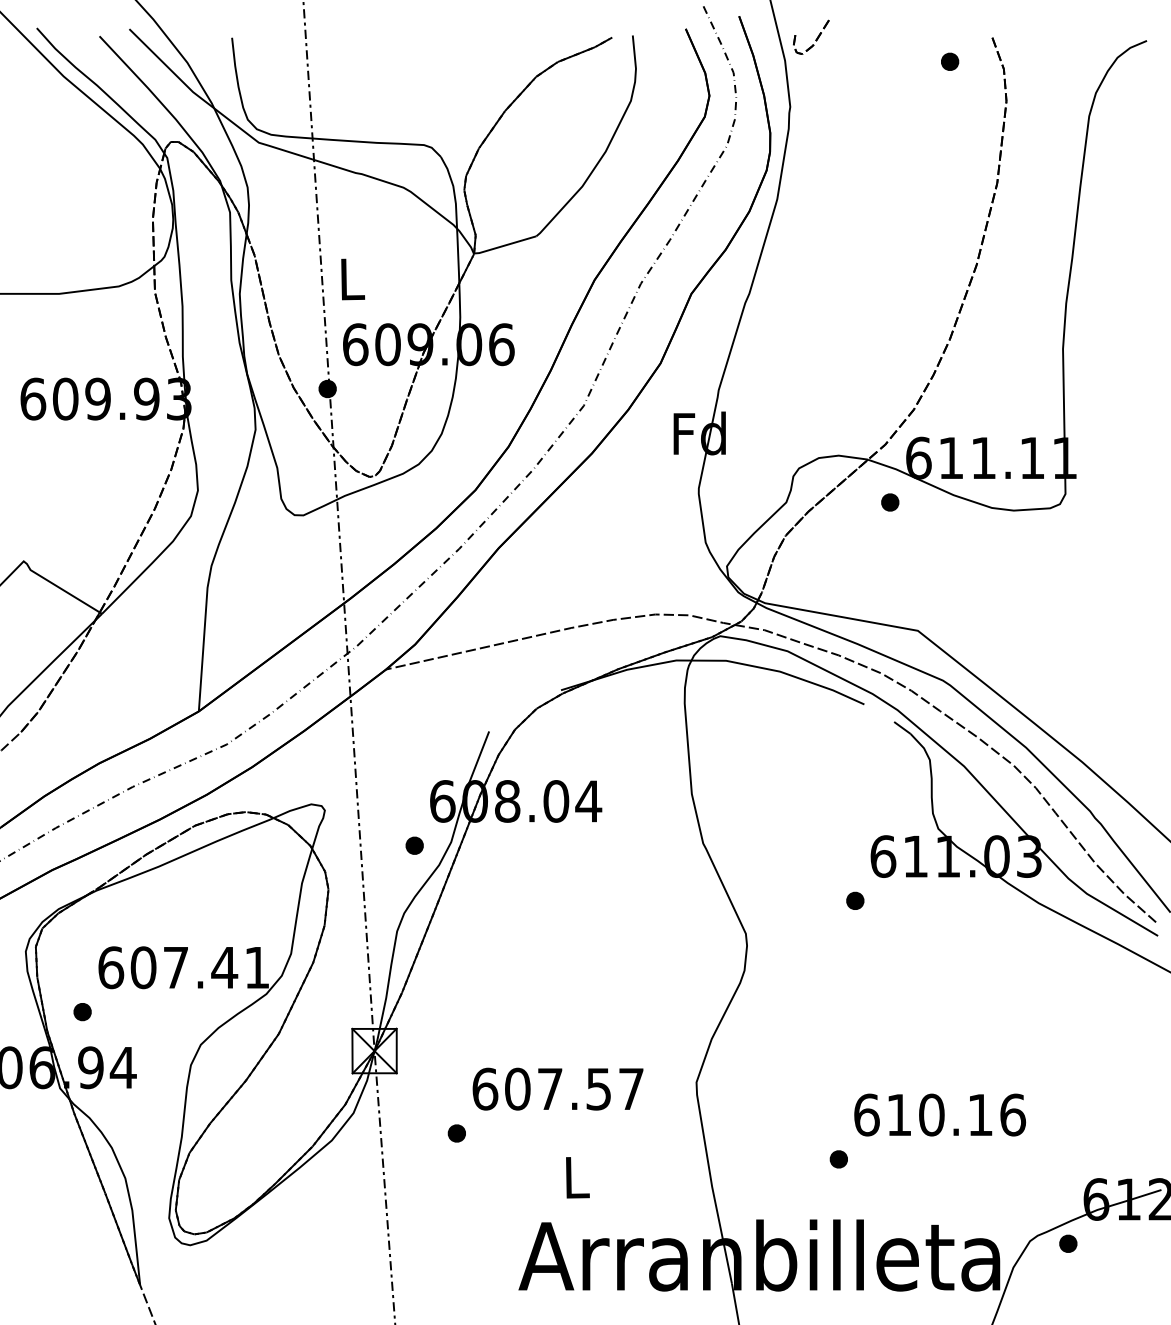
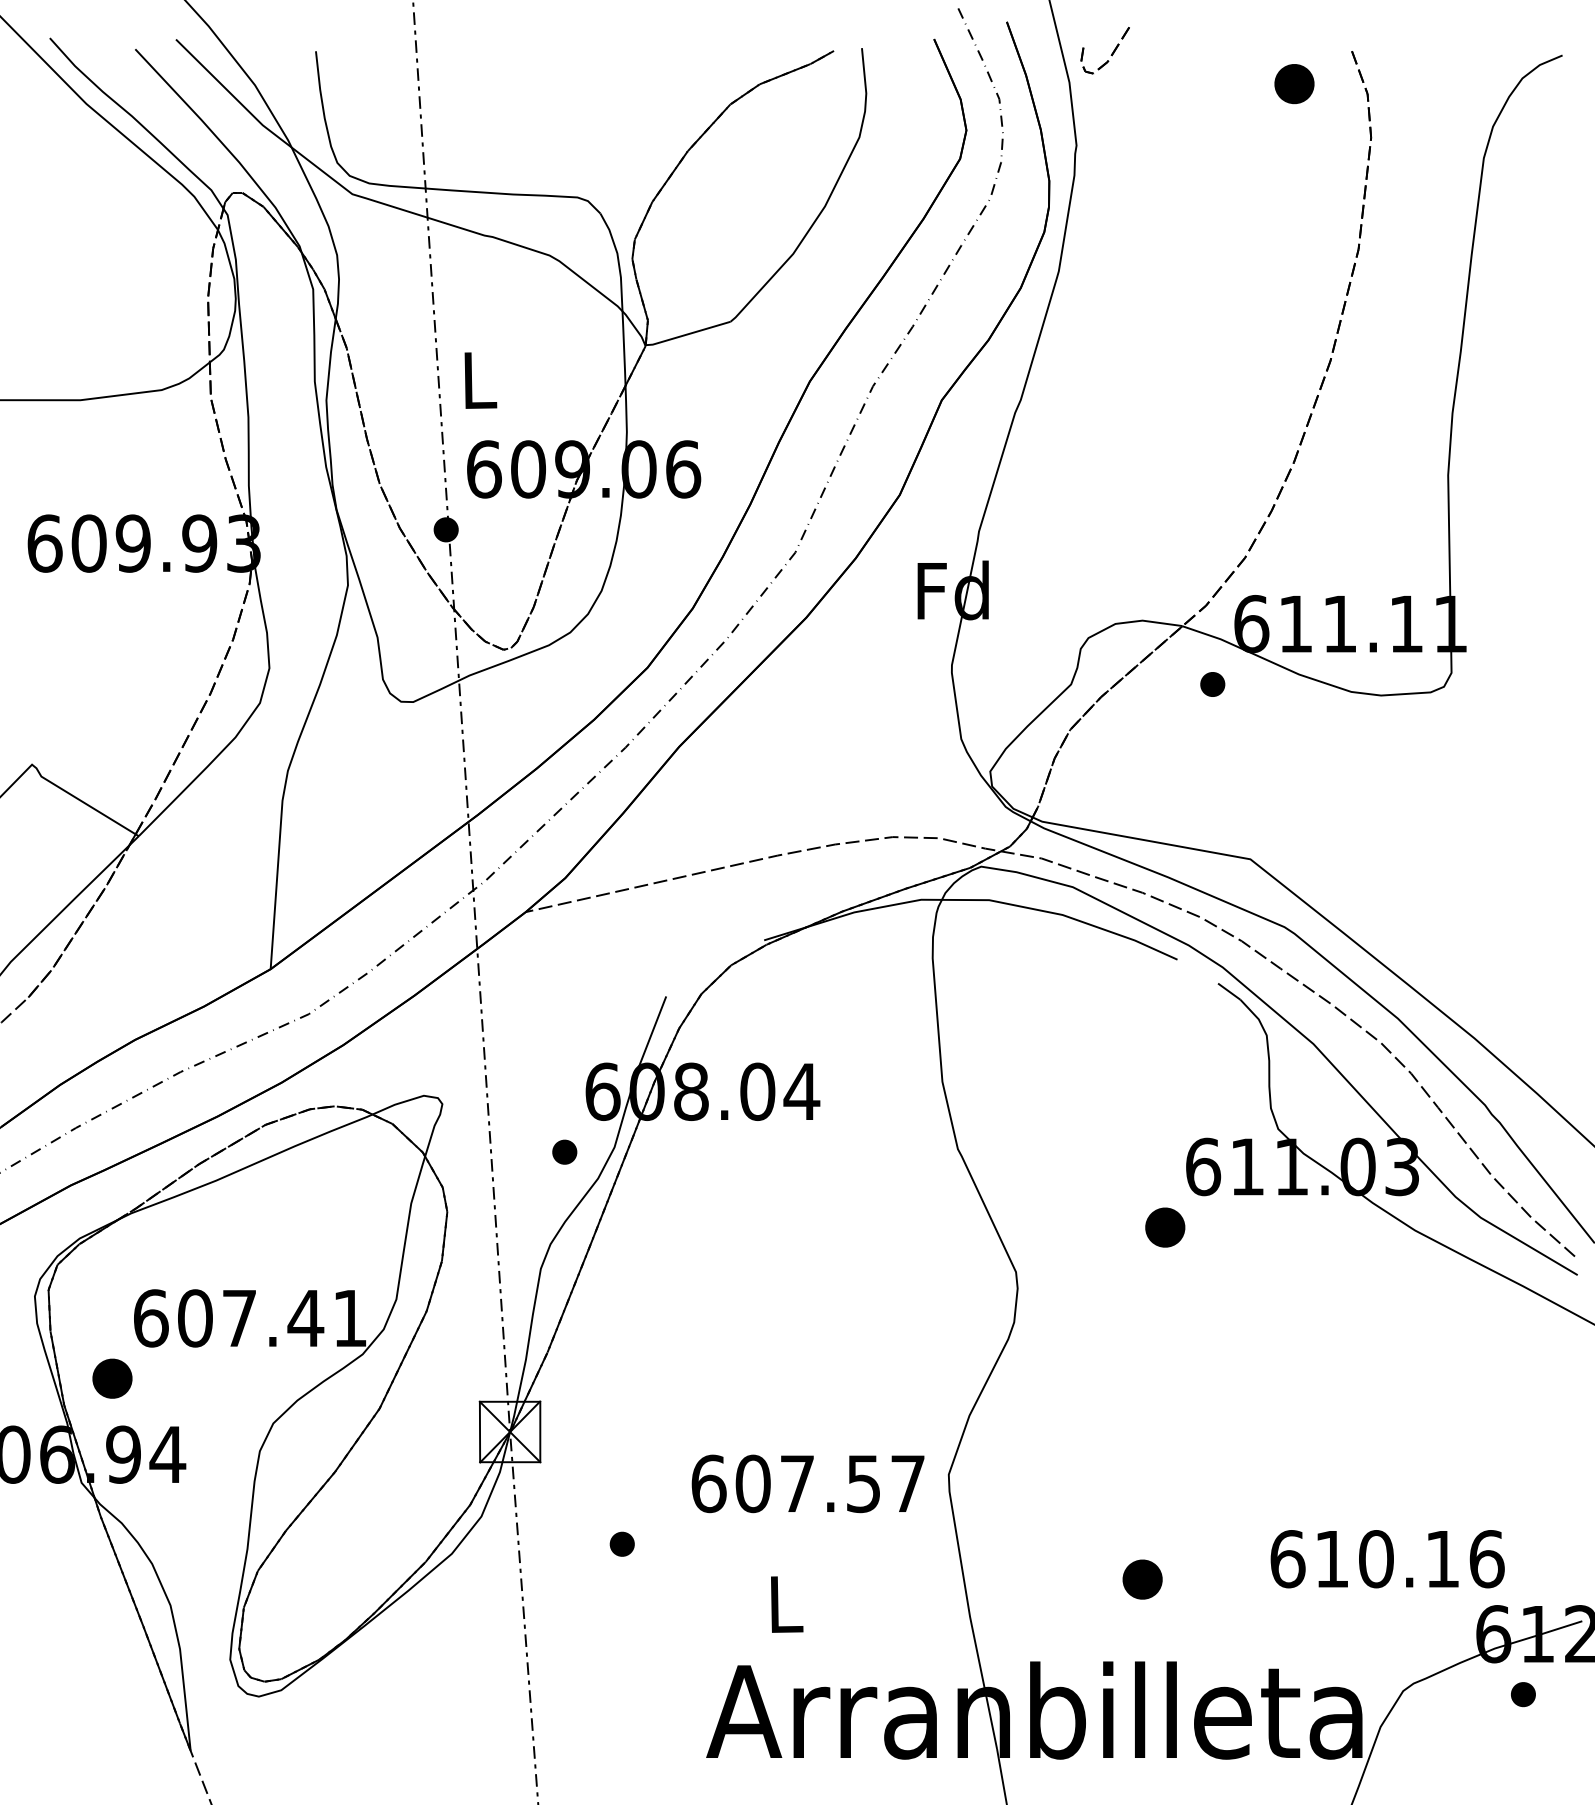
part: (949, 61) -> (1293, 83), size x1.6
part: (854, 900) -> (1164, 1226), size x1.6
part: (82, 1011) -> (111, 1378), size x1.6
text: (557, 1088) -> (807, 1483), moved
text: (939, 1115) -> (1387, 1559), moved
part: (838, 1159) -> (1142, 1579), size x1.6
part: (1068, 1243) -> (1523, 1694), moved

